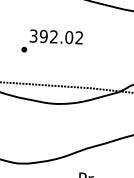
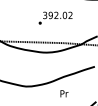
text: (52, 40) -> (55, 17), moved

